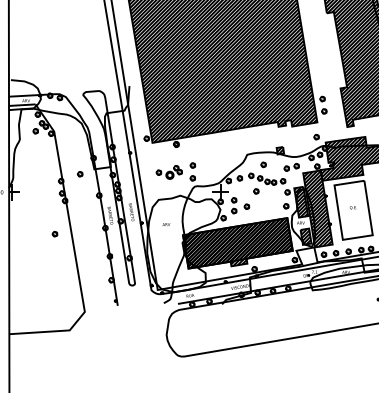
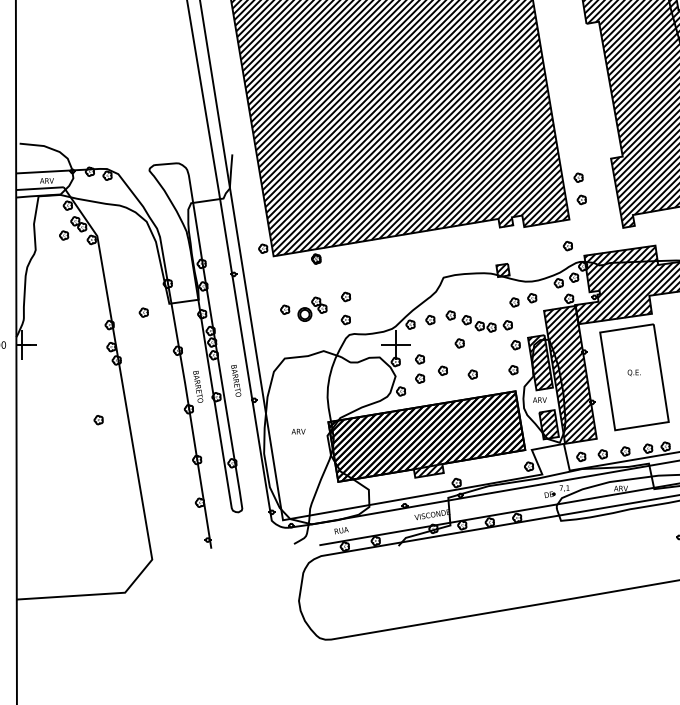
part: (263, 164) -> (472, 374), moved
text: (166, 224) -> (298, 431), moved

